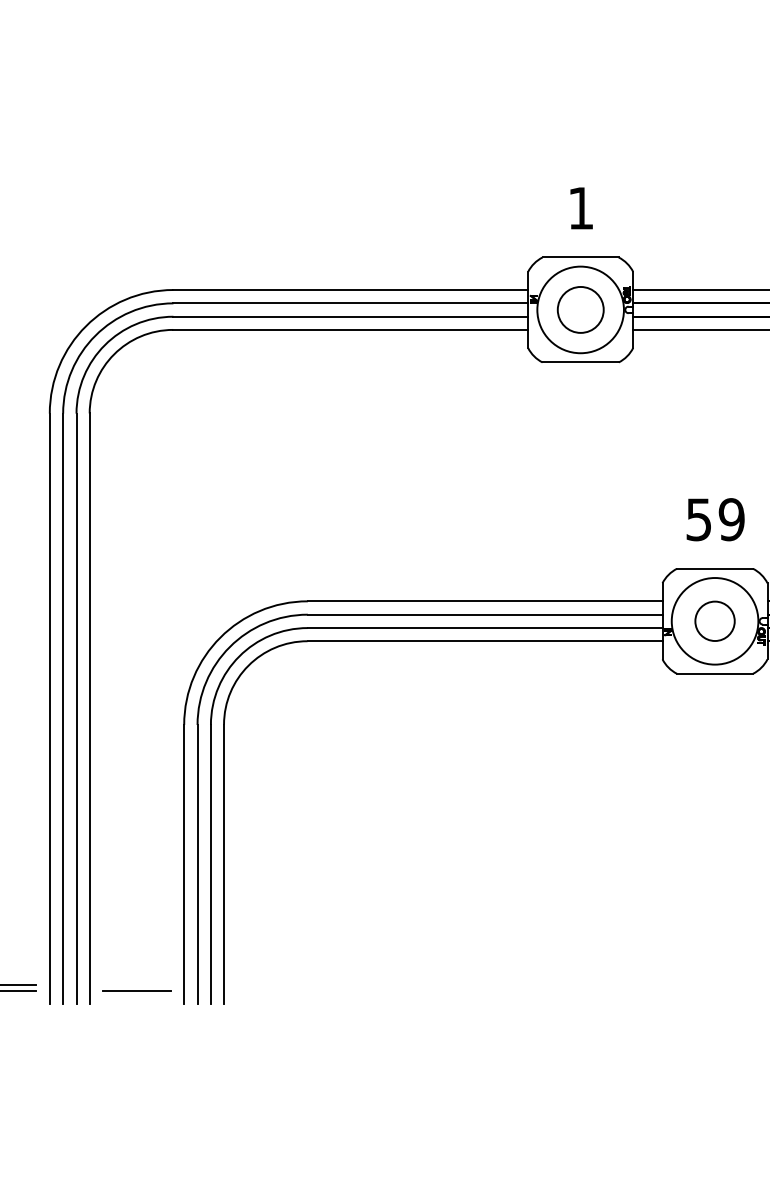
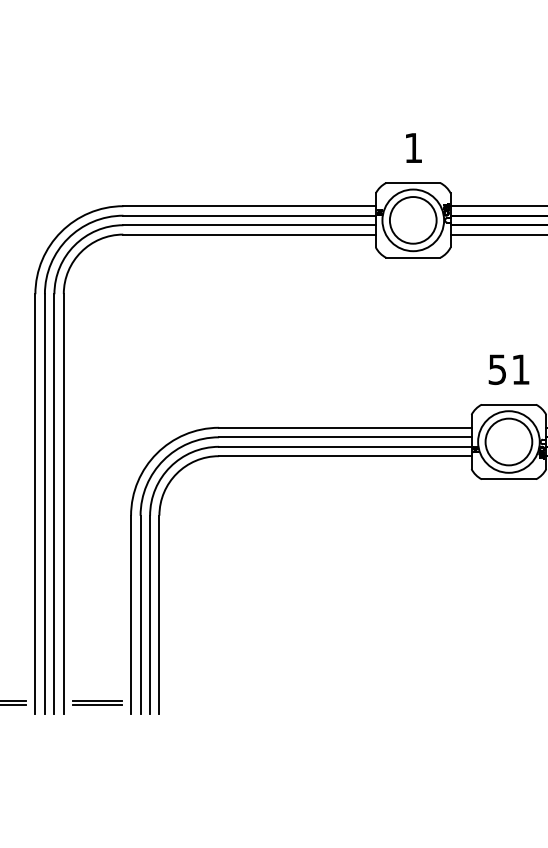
circle: (580, 309) -> (413, 220), size x1.43
text: (731, 519) -> (520, 369), 59 -> 51
circle: (714, 621) -> (508, 442), size x1.67
line: (136, 984) -> (97, 700), added

